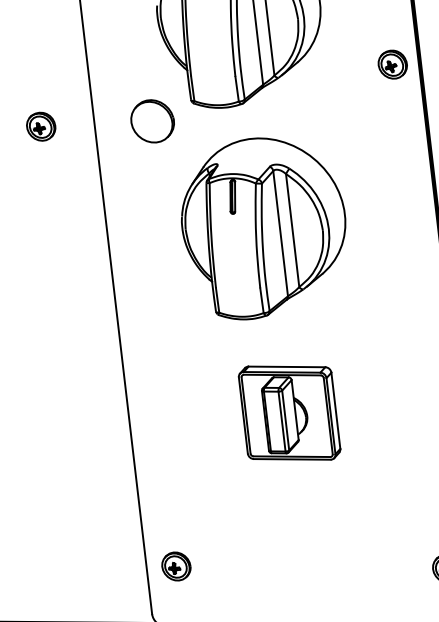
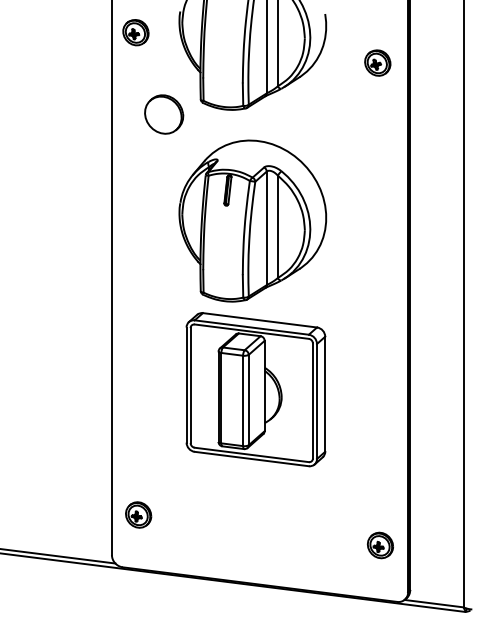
part: (392, 64) -> (377, 62), moved
part: (40, 126) -> (135, 32), moved
part: (289, 412) -> (255, 389), size x1.67

